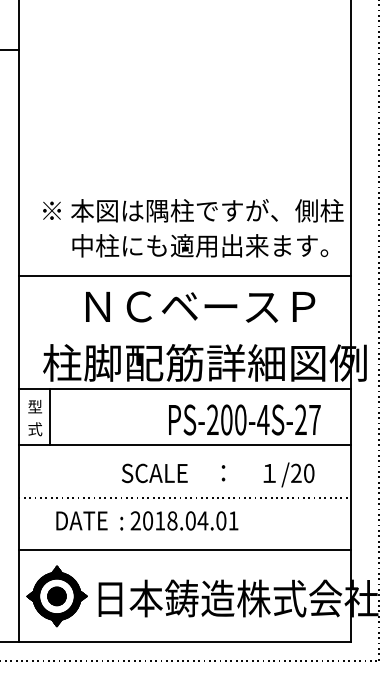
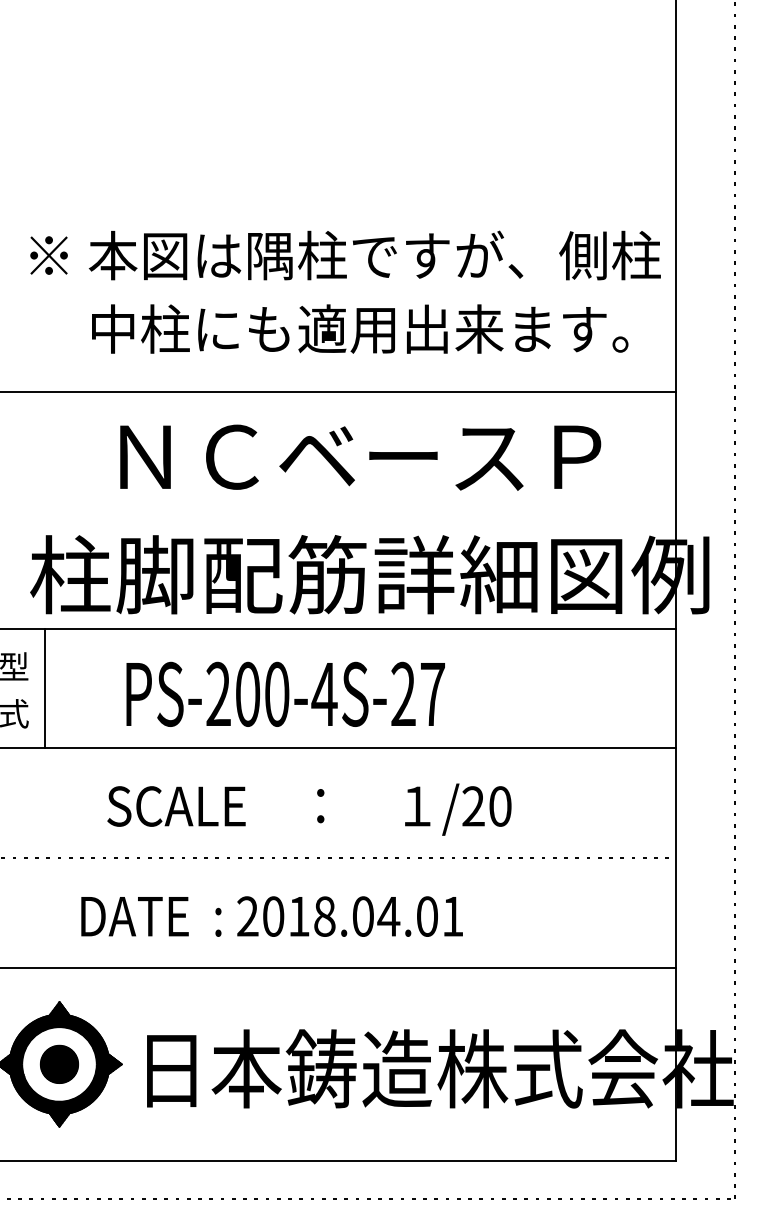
text: (244, 419) -> (285, 693), moved
text: (218, 474) -> (310, 808), moved
text: (147, 520) -> (272, 915), moved

